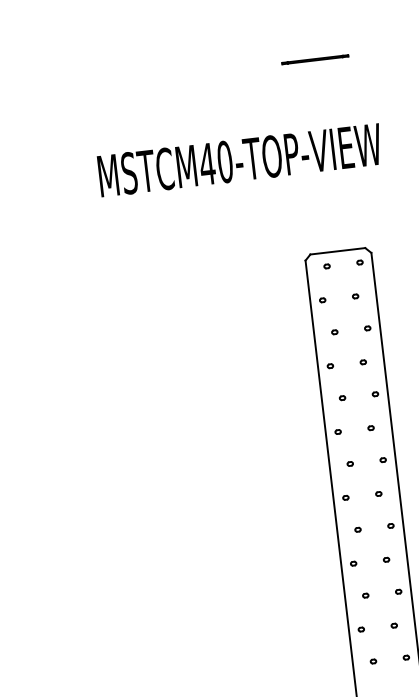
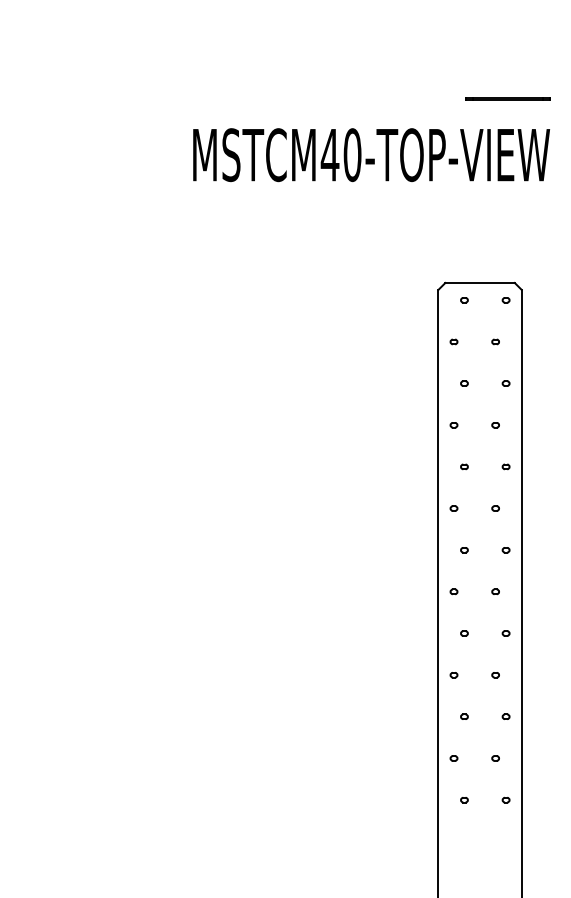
line: (314, 59) -> (507, 98), moved

